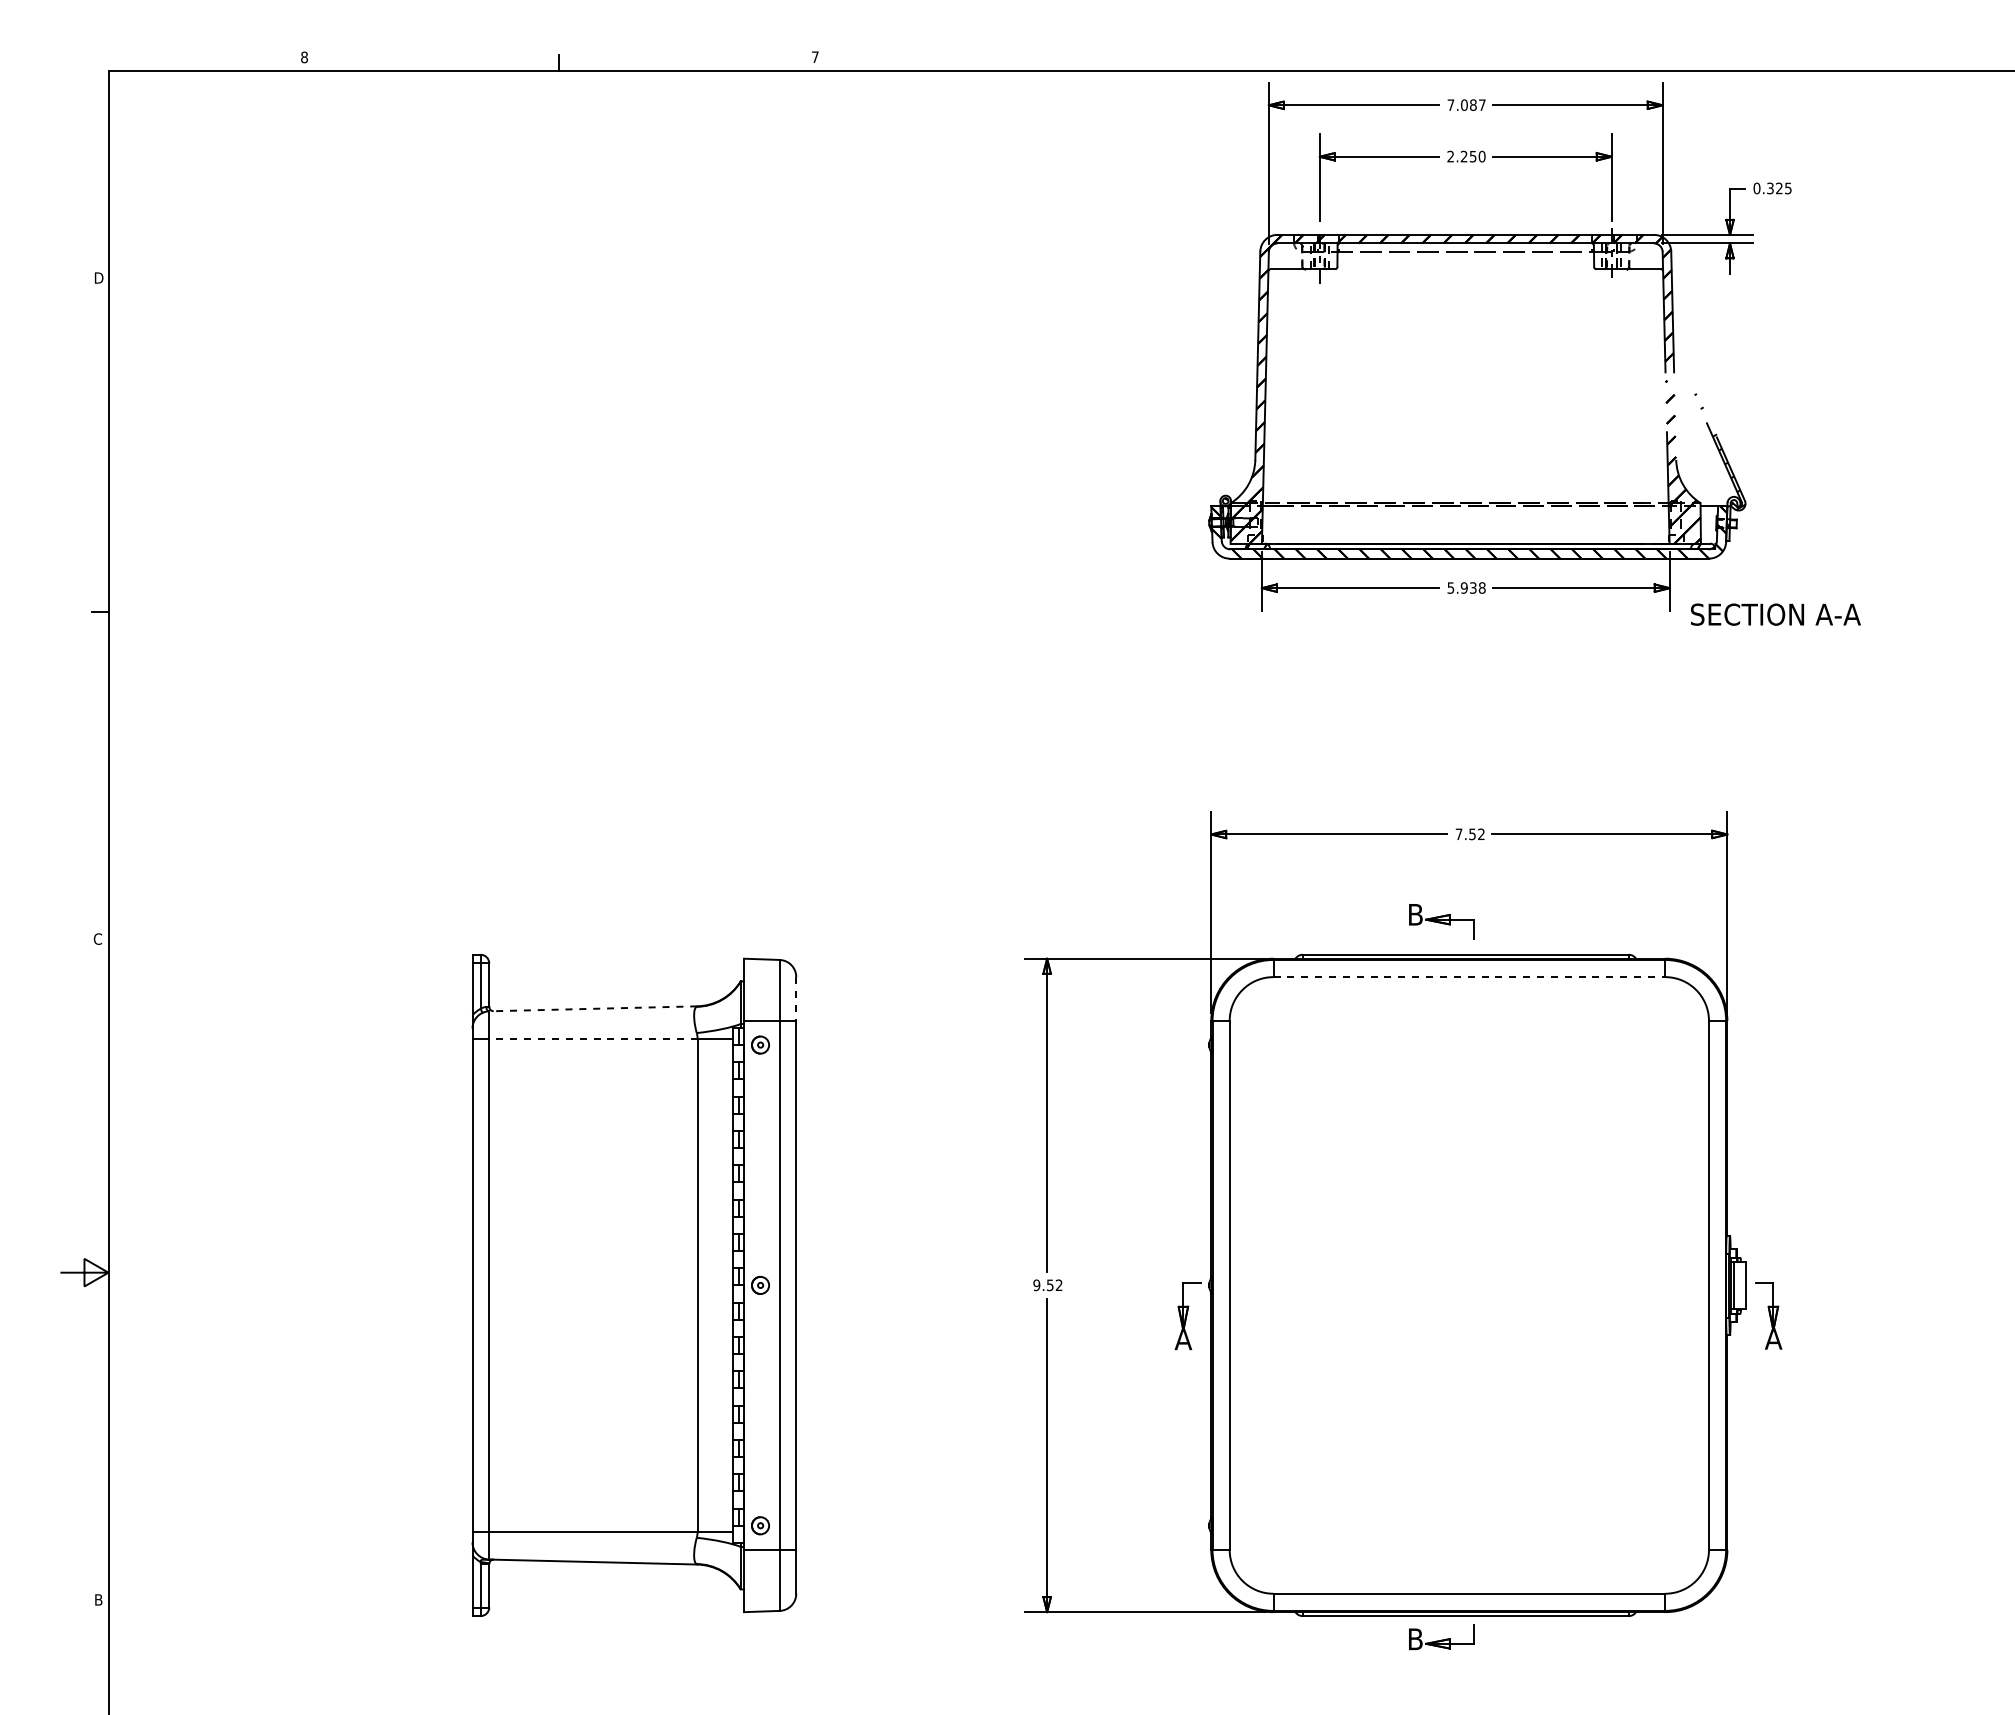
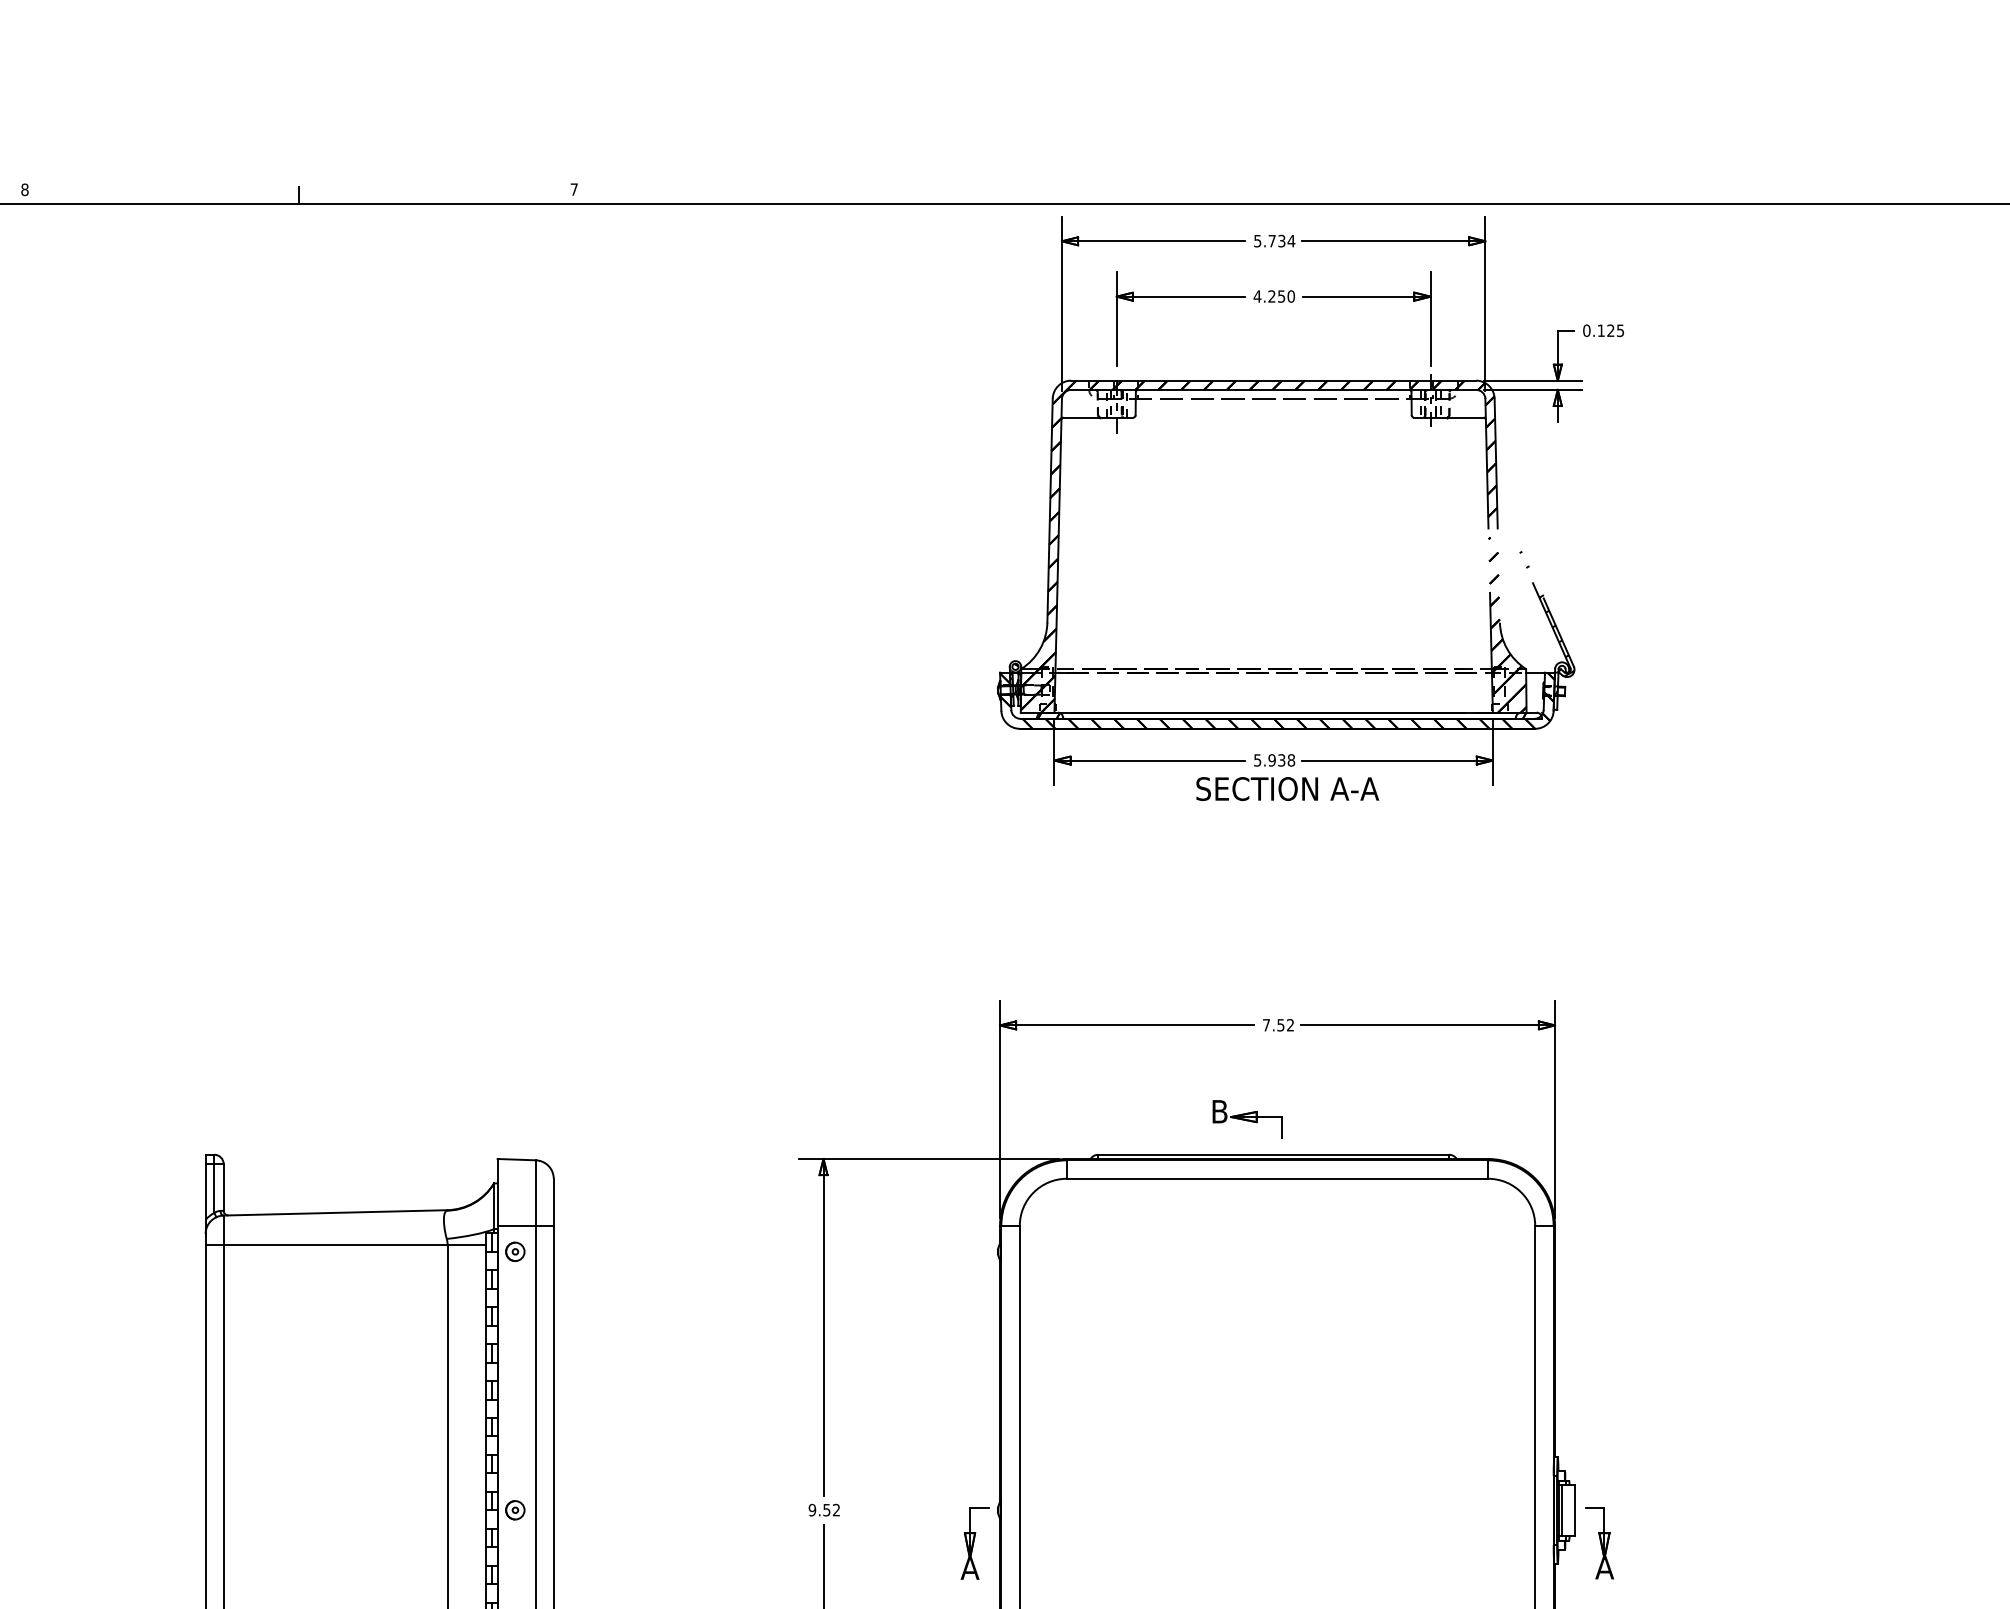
text: (1466, 104) -> (1274, 240), 7.087 -> 5.734
text: (1450, 156) -> (1257, 296), 2.250 -> 4.250
text: (1770, 188) -> (1601, 330), 0.325 -> 0.125
text: (1775, 614) -> (1287, 788), moved
line: (1469, 977) -> (1277, 1179), dashed -> solid
line: (796, 999) -> (554, 1202), dashed -> solid
line: (592, 1008) -> (334, 1212), dashed -> solid
line: (592, 1038) -> (334, 1244), dashed -> solid

